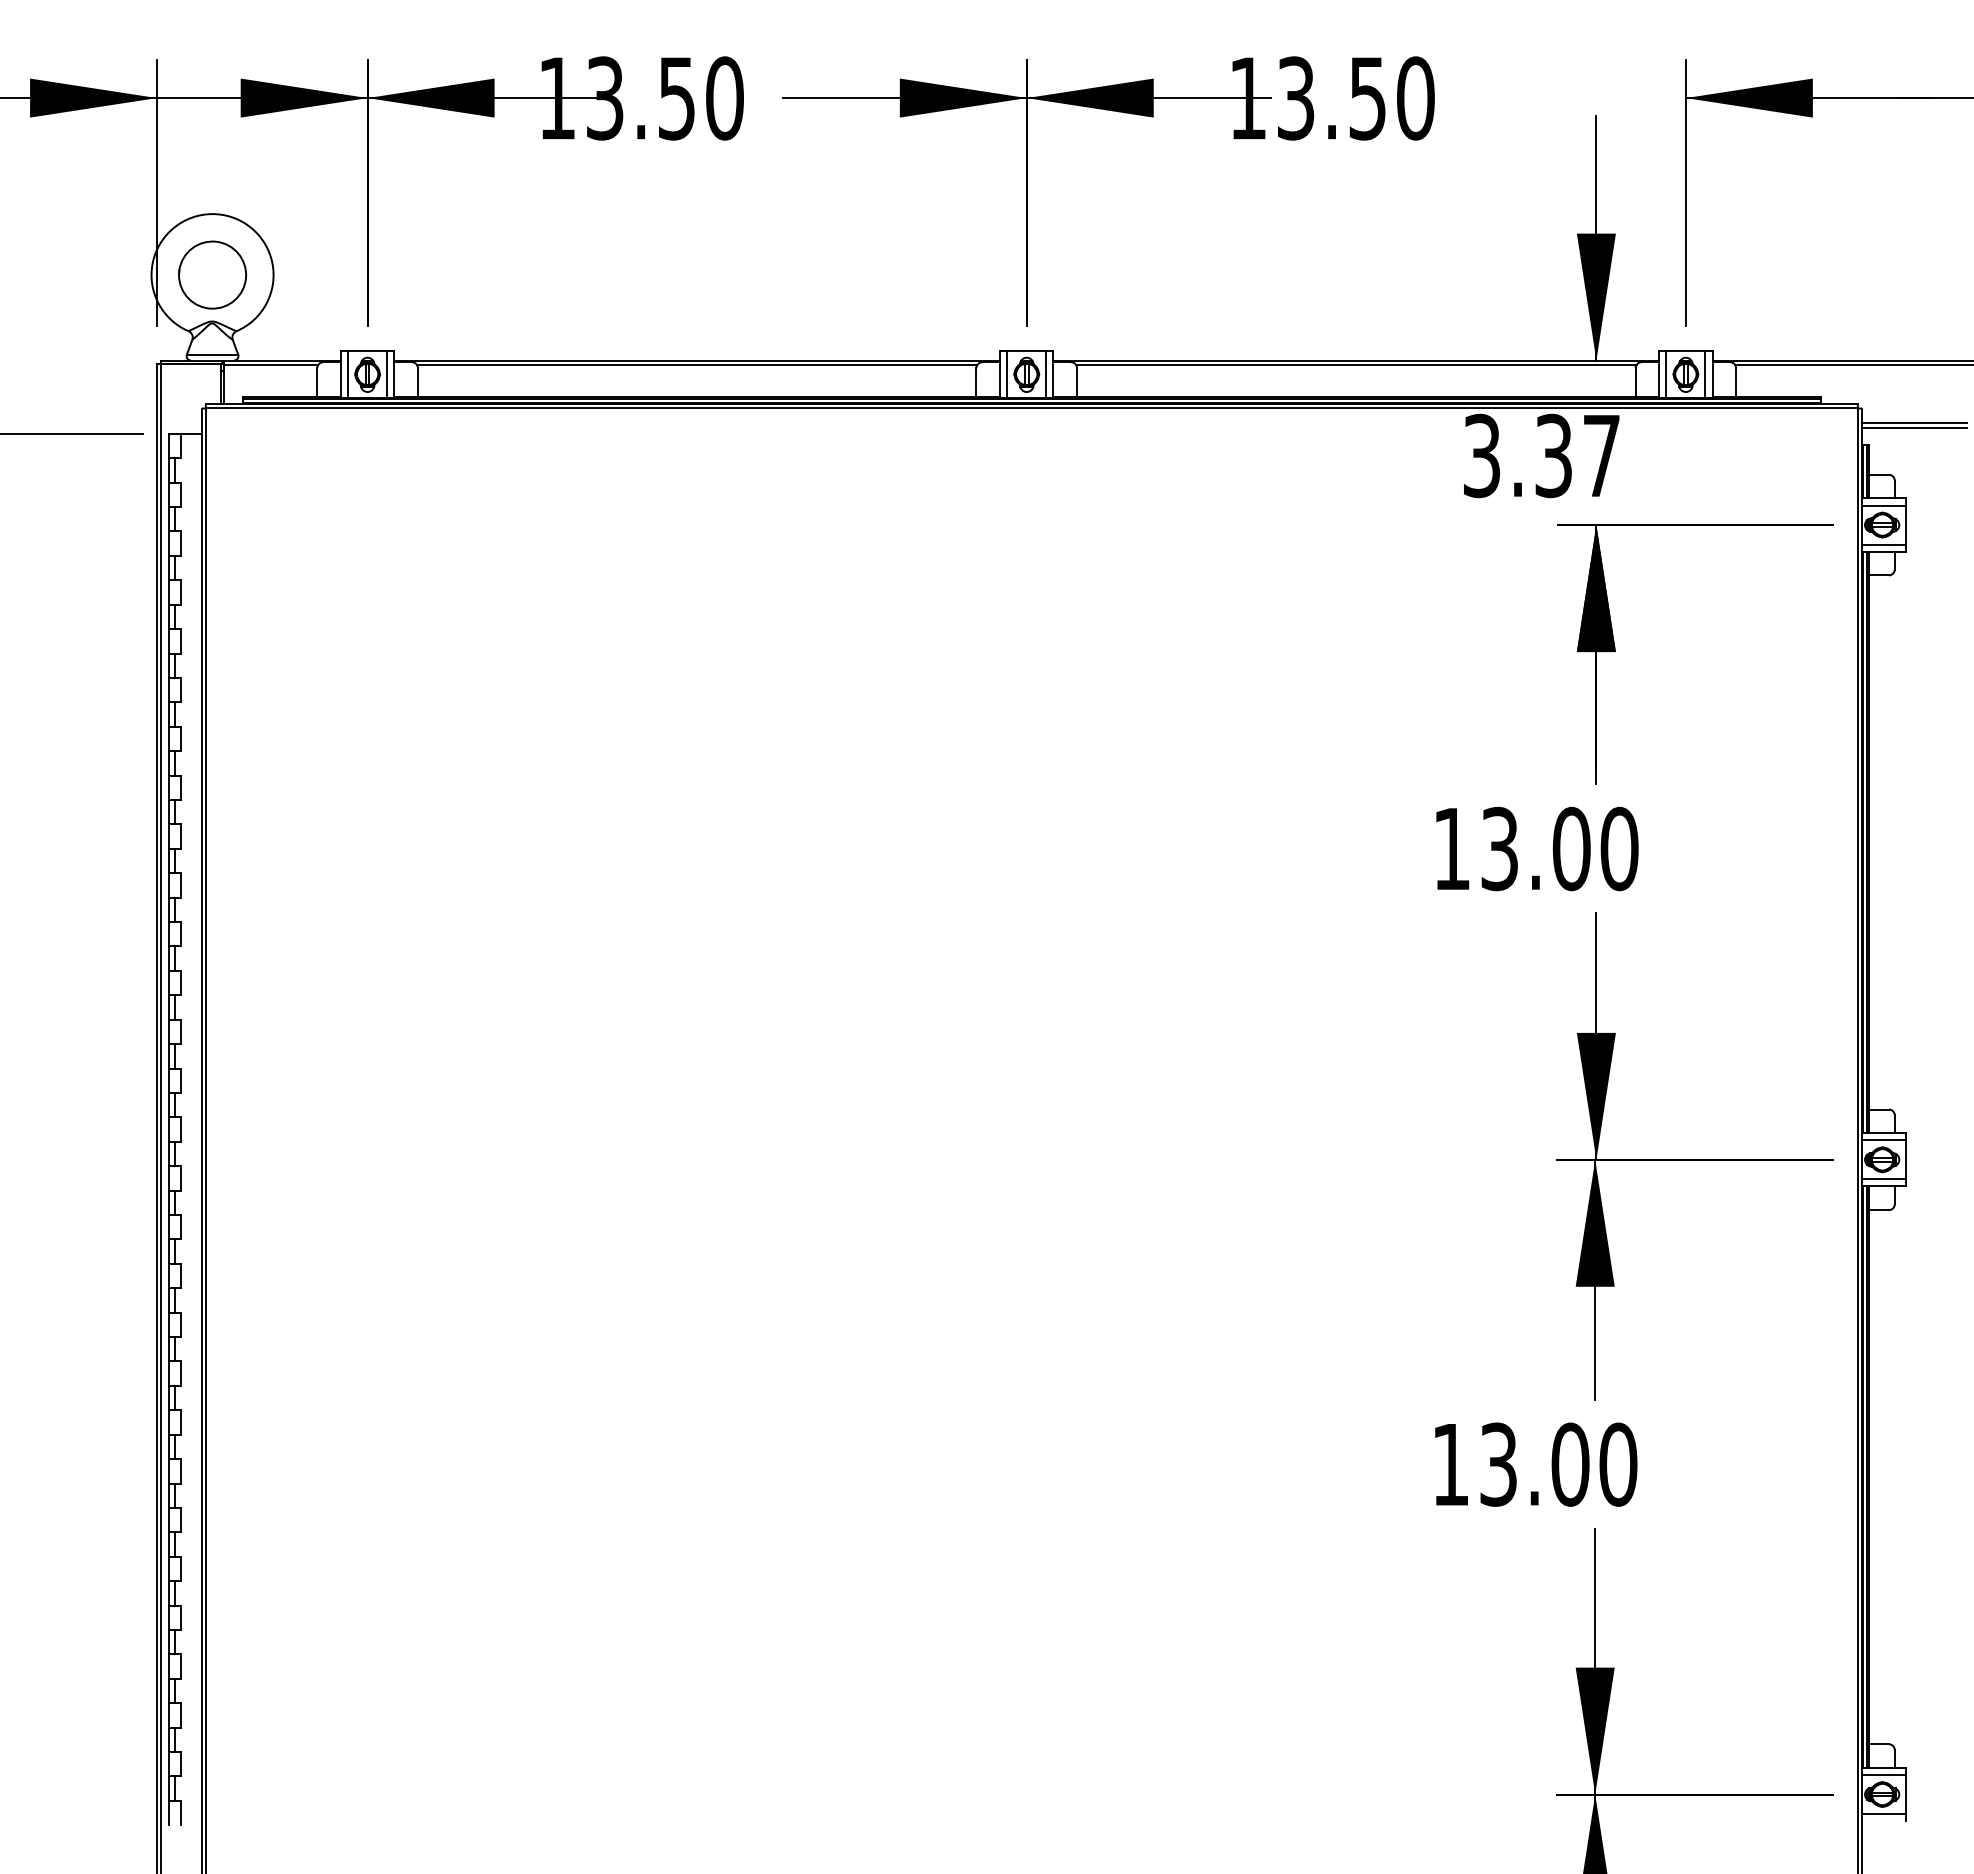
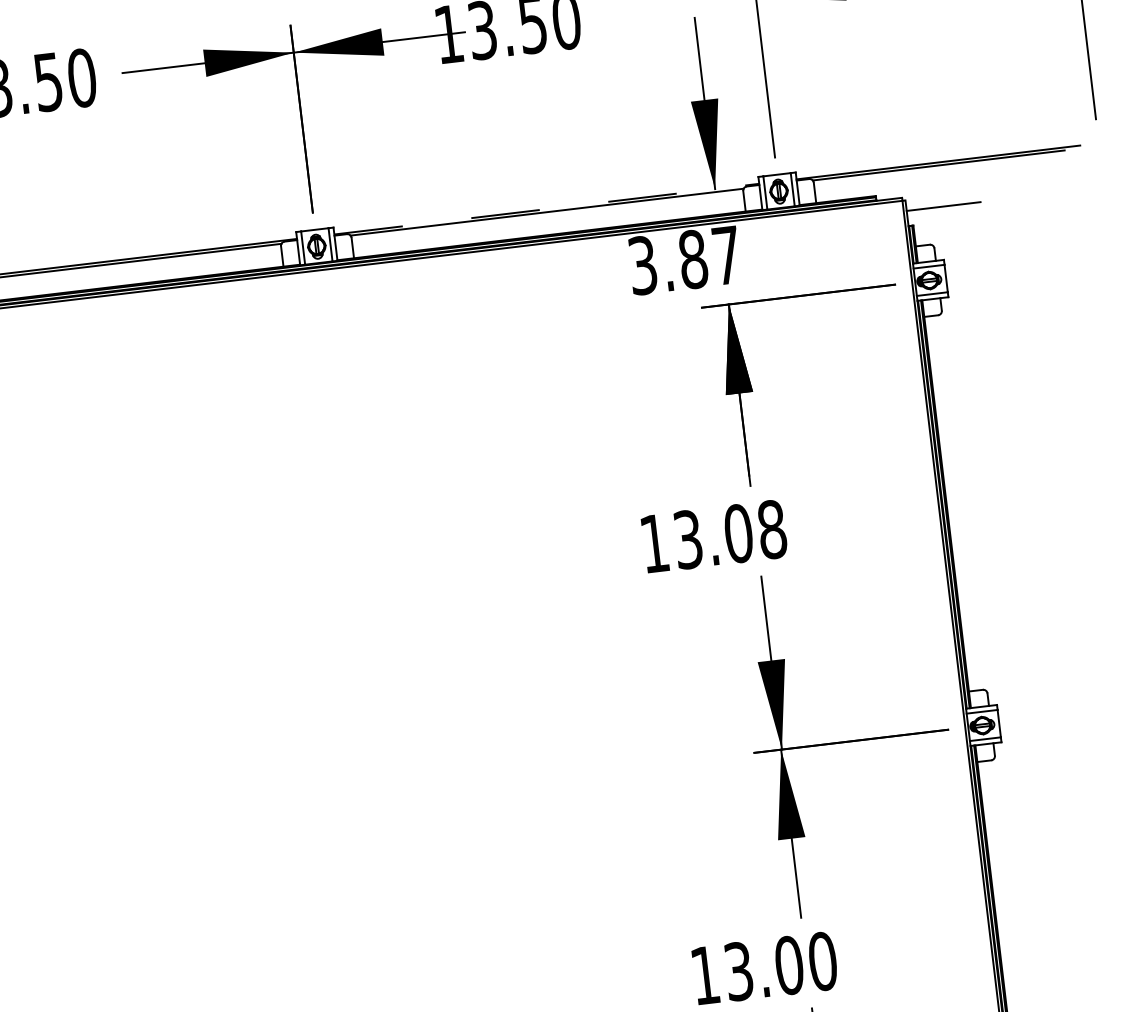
line: (1356, 360) -> (546, 209), solid -> dashed
line: (1914, 427) -> (943, 209), removed
text: (1553, 455) -> (692, 259), 3.37 -> 3.87
text: (1619, 848) -> (772, 529), 13.00 -> 13.08

